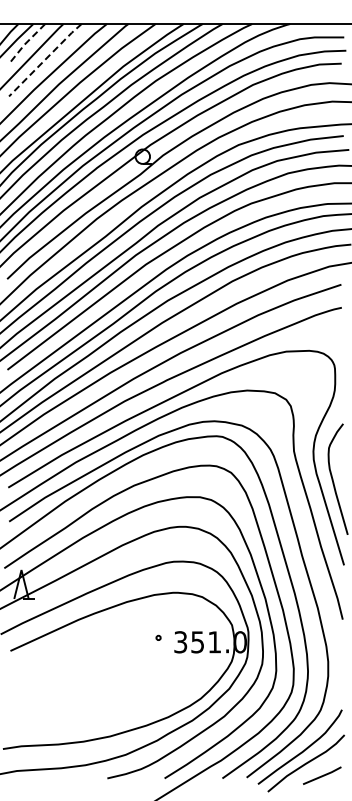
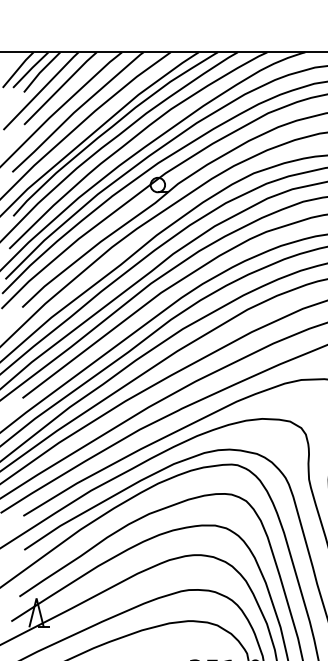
line: (26, 43) -> (41, 71), dashed -> solid
line: (45, 59) -> (60, 87), dashed -> solid

